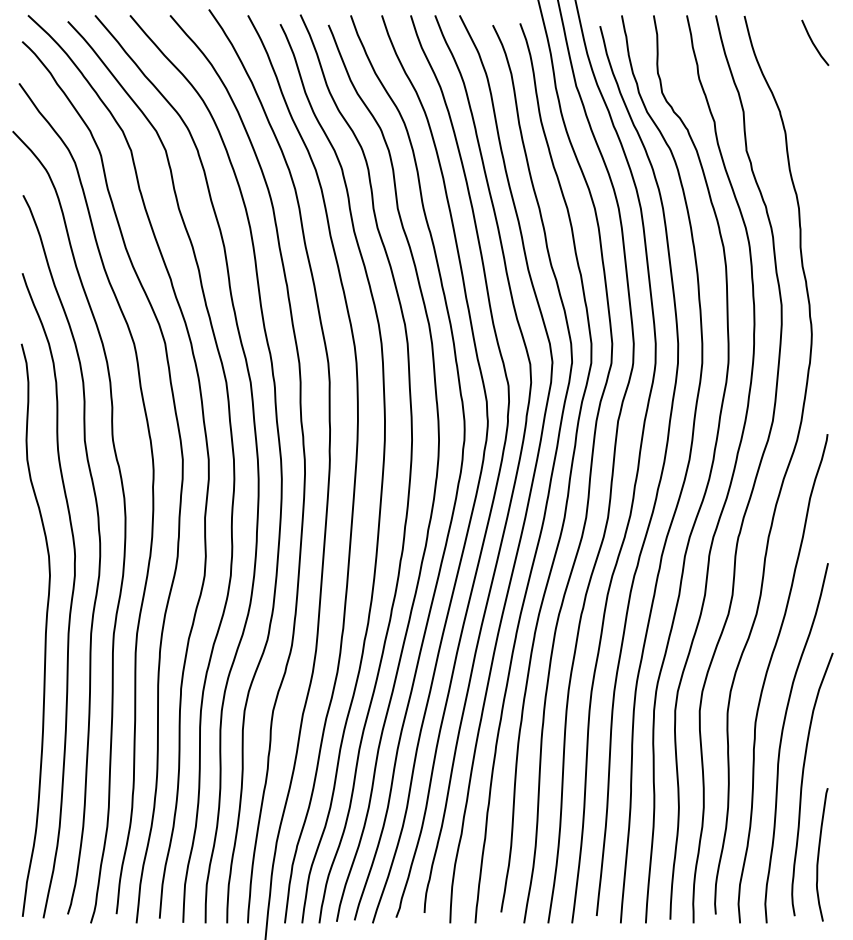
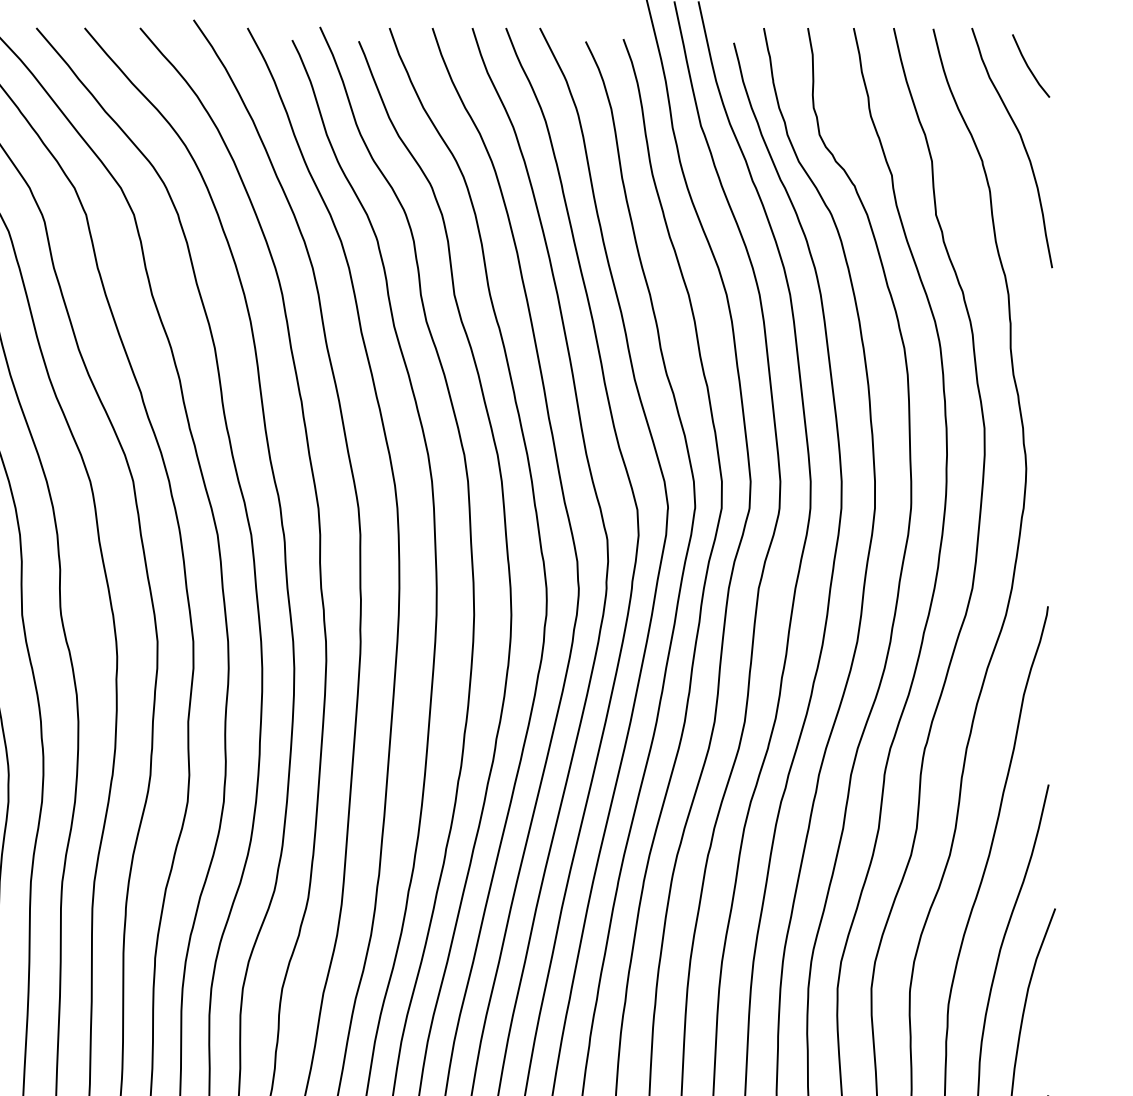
curve: (808, 99) -> (1021, 144), added

